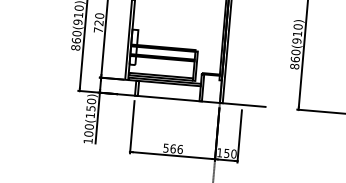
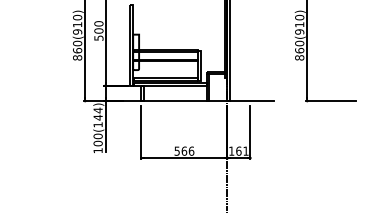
text: (98, 26) -> (98, 34), 720 -> 500
text: (90, 104) -> (97, 113), 100(150) -> 100(144)
text: (230, 153) -> (242, 150), 150 -> 161

